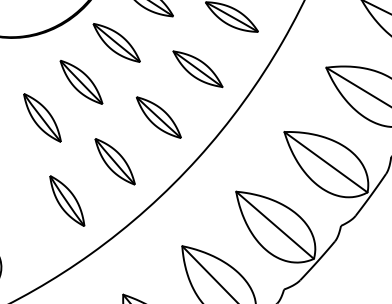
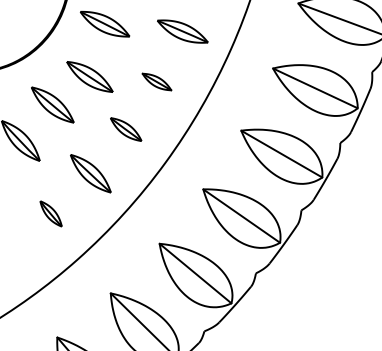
part: (116, 42) -> (89, 76), moved
part: (197, 68) -> (156, 81), size x0.6
part: (158, 117) -> (125, 129), size x0.7
part: (66, 200) -> (50, 213), size x0.6

